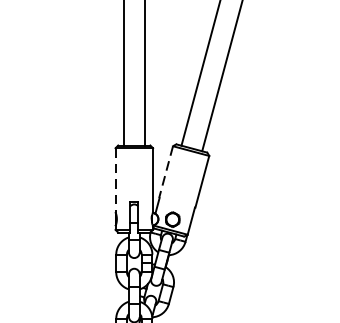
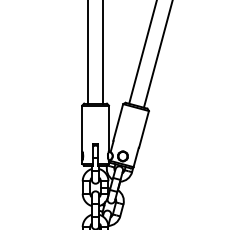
line: (166, 173) -> (118, 123), dashed -> solid
line: (115, 180) -> (82, 128), dashed -> solid

